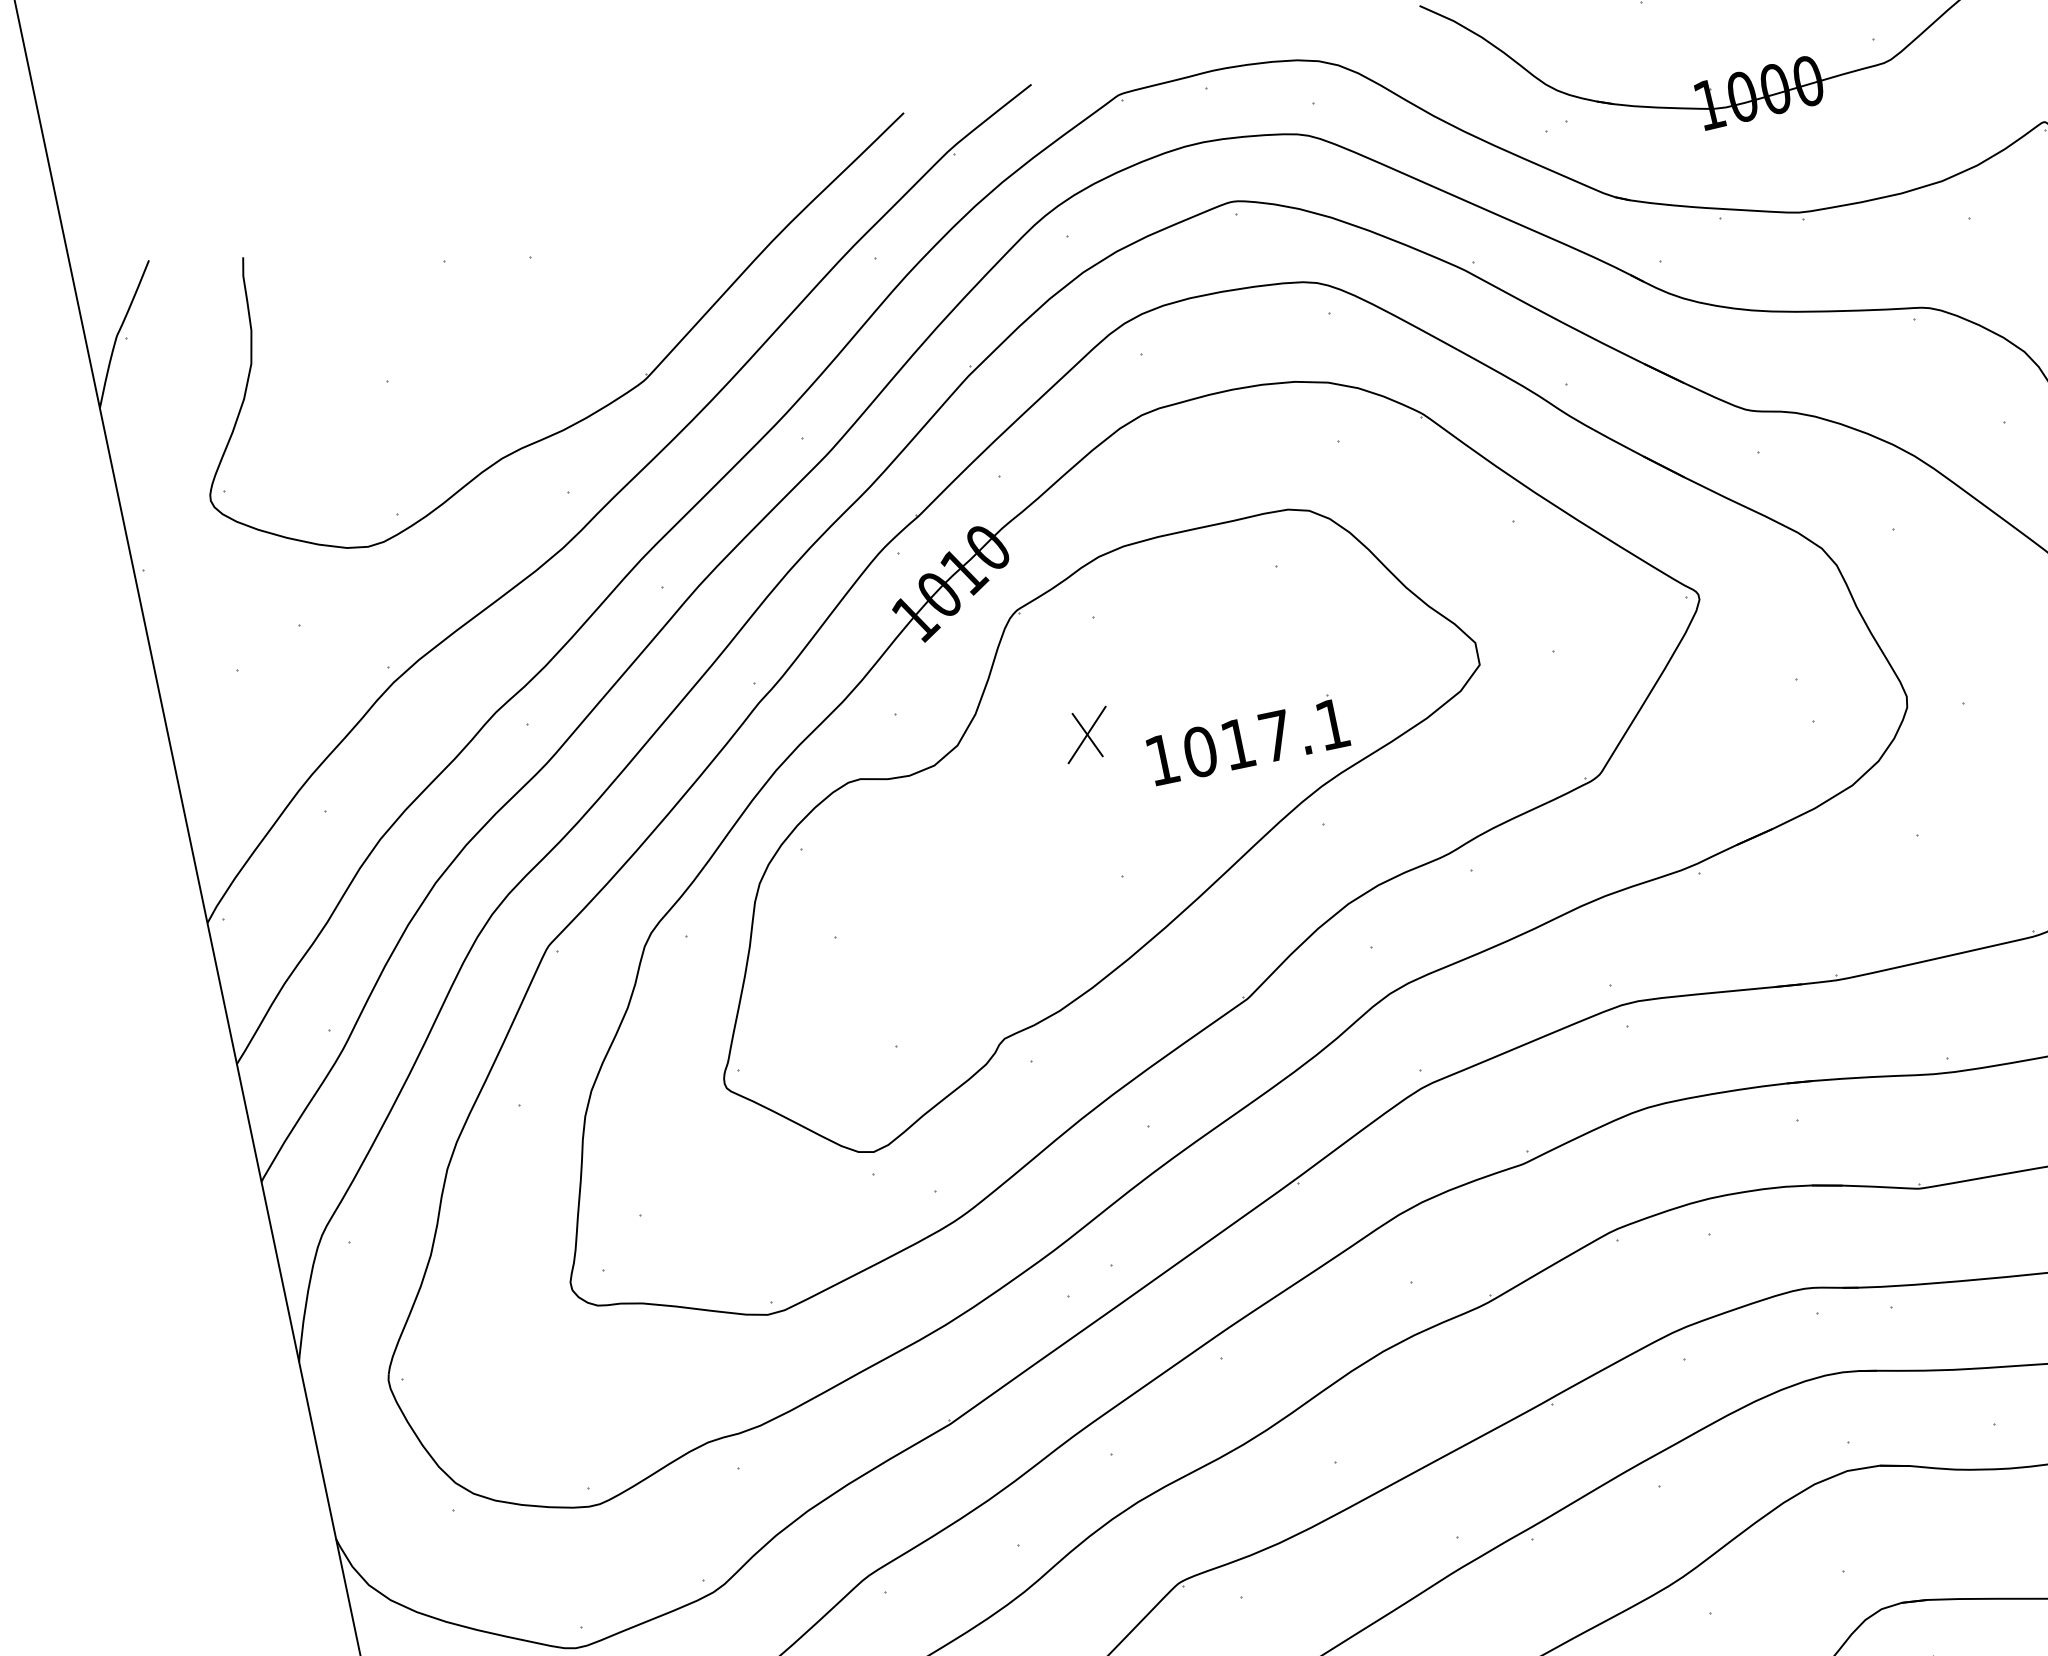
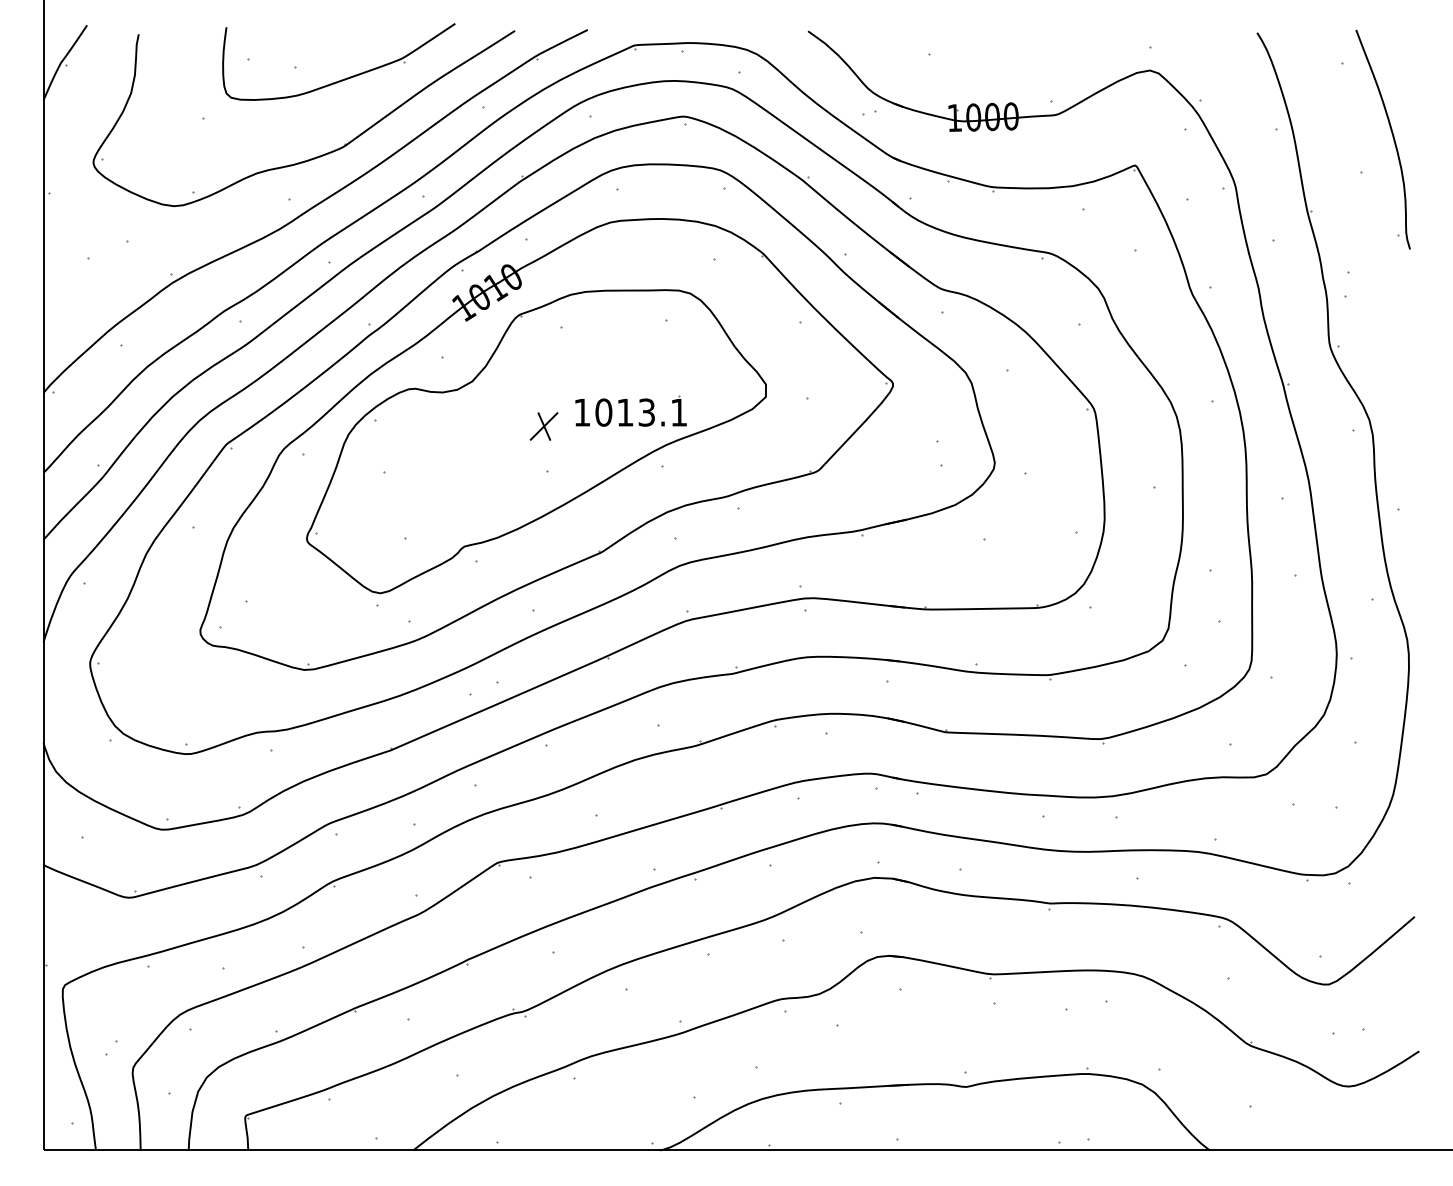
part: (621, 259) -> (344, 78), added
part: (1086, 735) -> (543, 426), moved
text: (1275, 736) -> (646, 412), 1017.1 -> 1013.1

